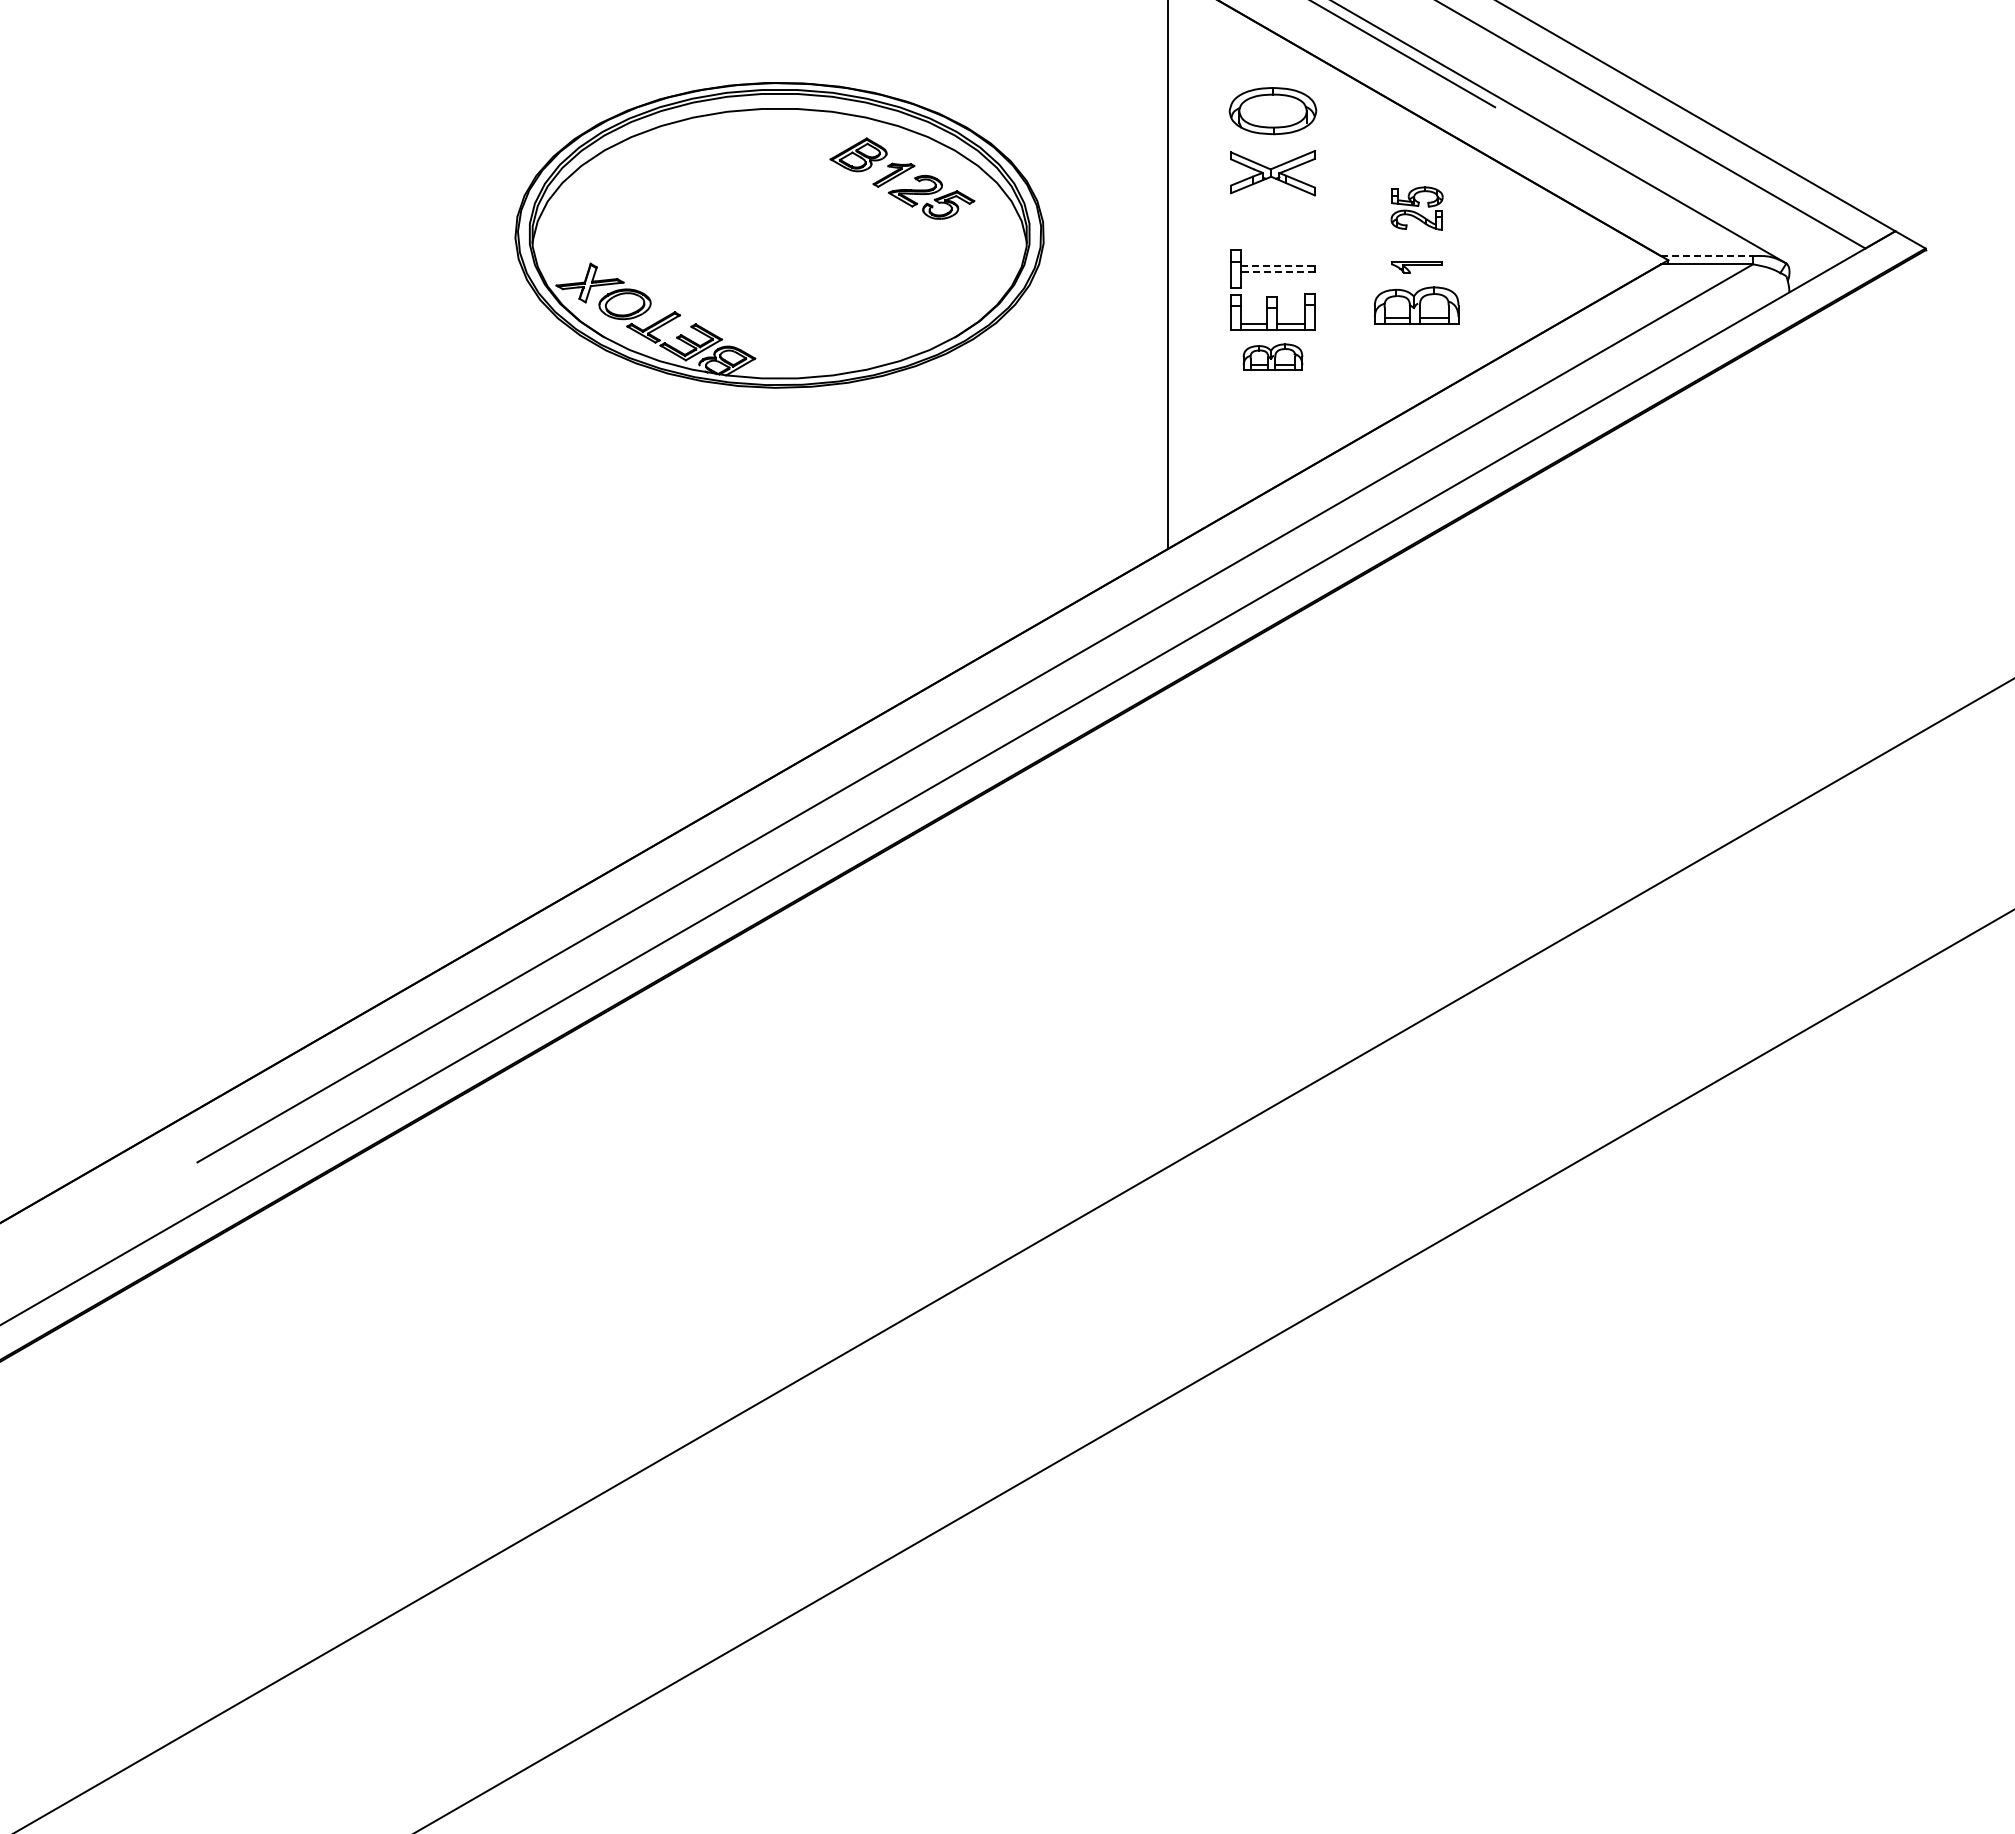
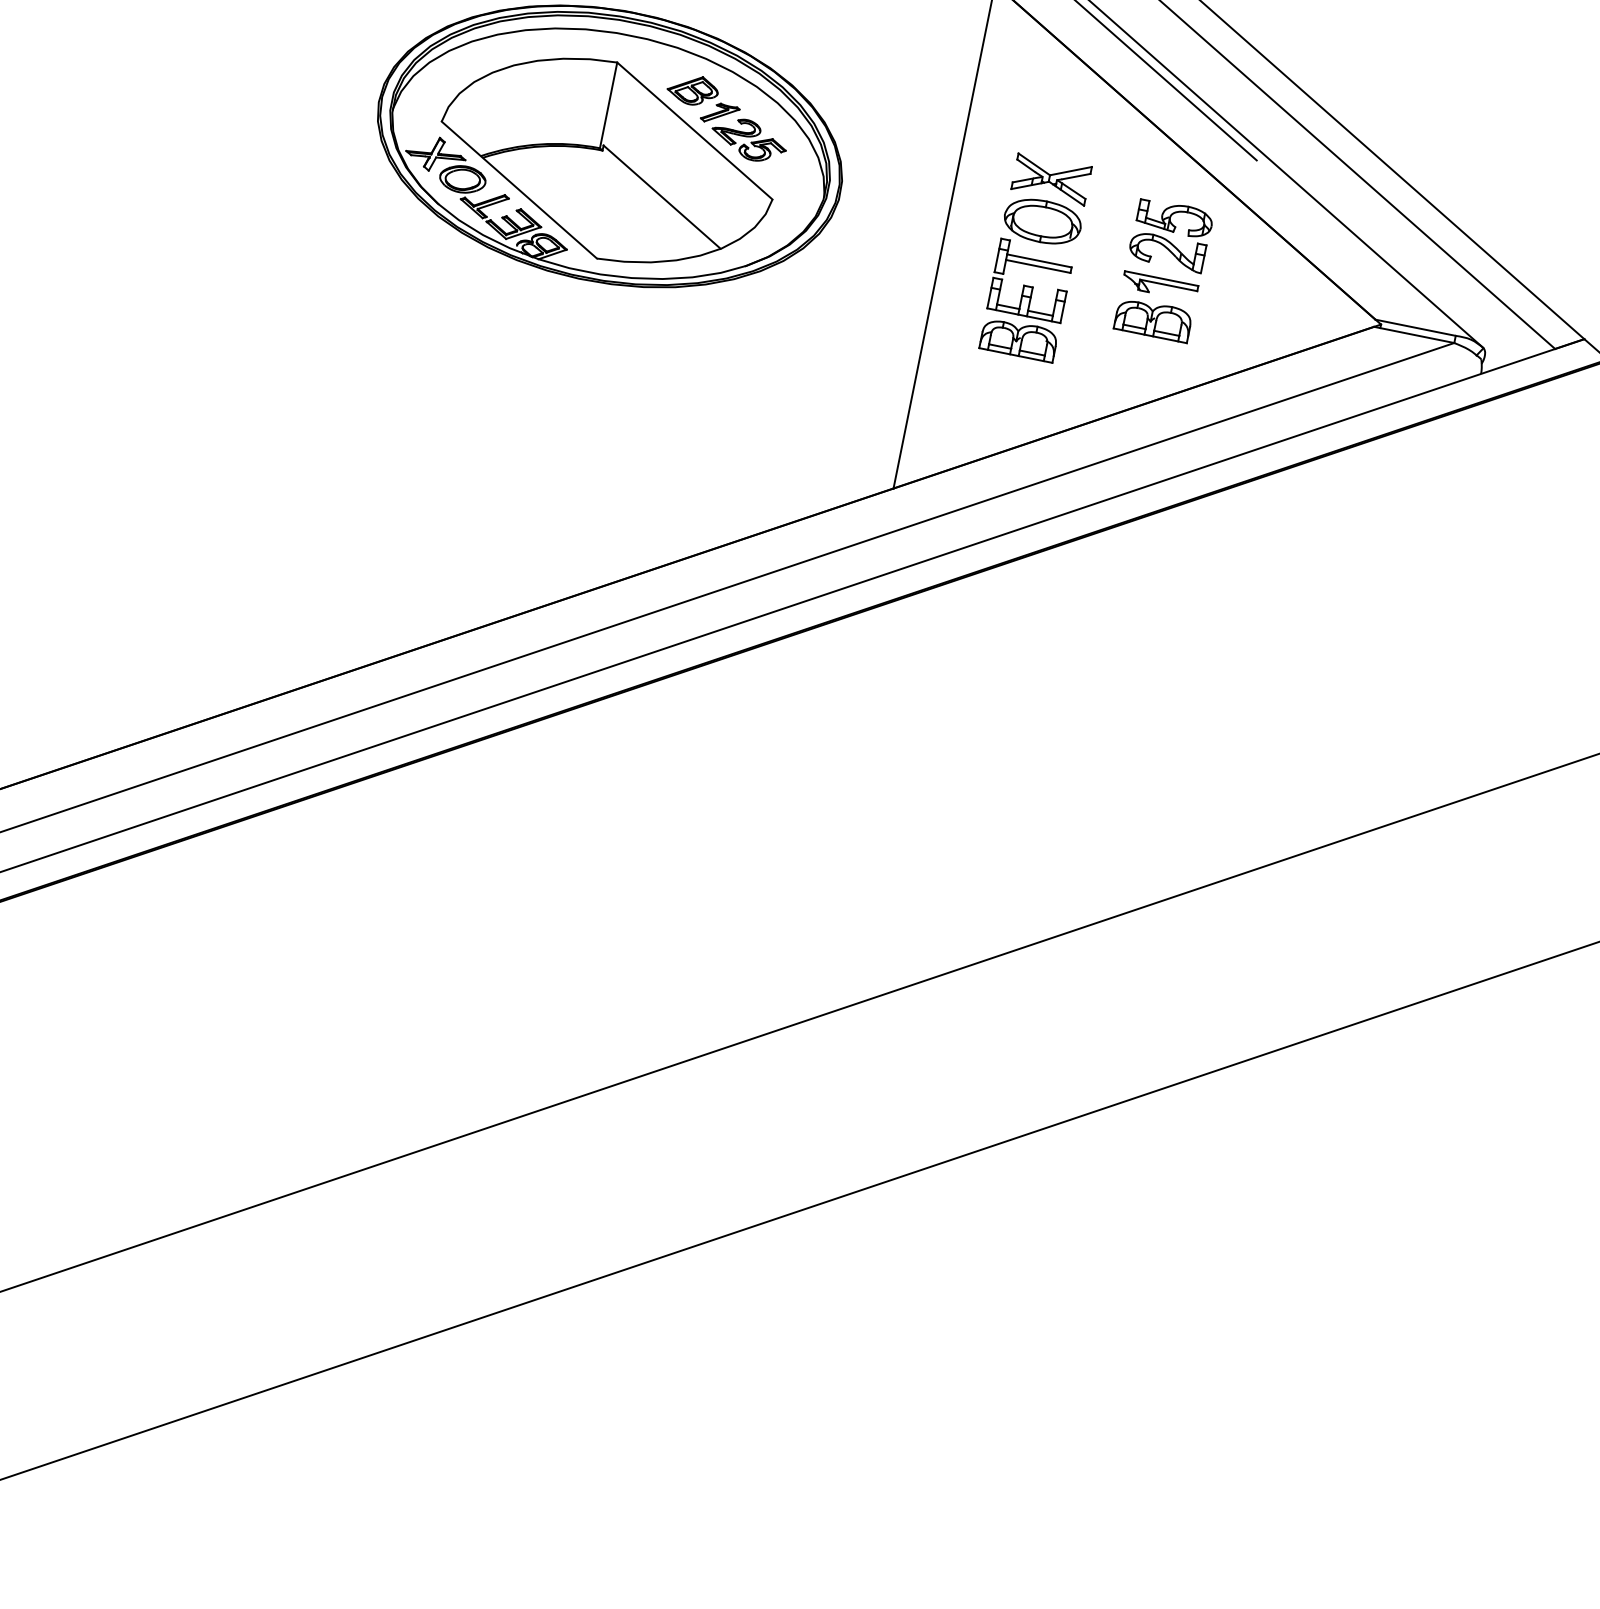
part: (1272, 111) -> (1042, 221), moved
part: (1416, 208) -> (1170, 235), size x1.67
part: (779, 251) -> (606, 160), added
line: (1707, 256) -> (1415, 328), dashed -> solid
line: (1278, 266) -> (1039, 261), dashed -> solid
part: (1416, 266) -> (1160, 285), size x1.67
line: (1278, 272) -> (1038, 266), dashed -> solid
part: (1272, 356) -> (1018, 338), size x1.43

